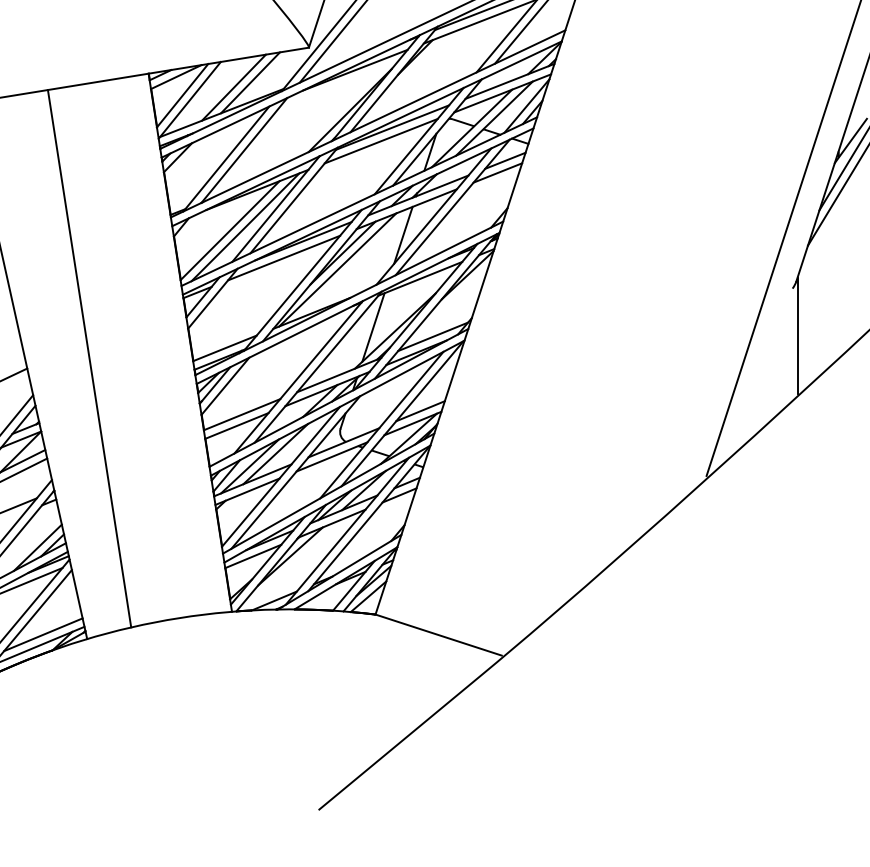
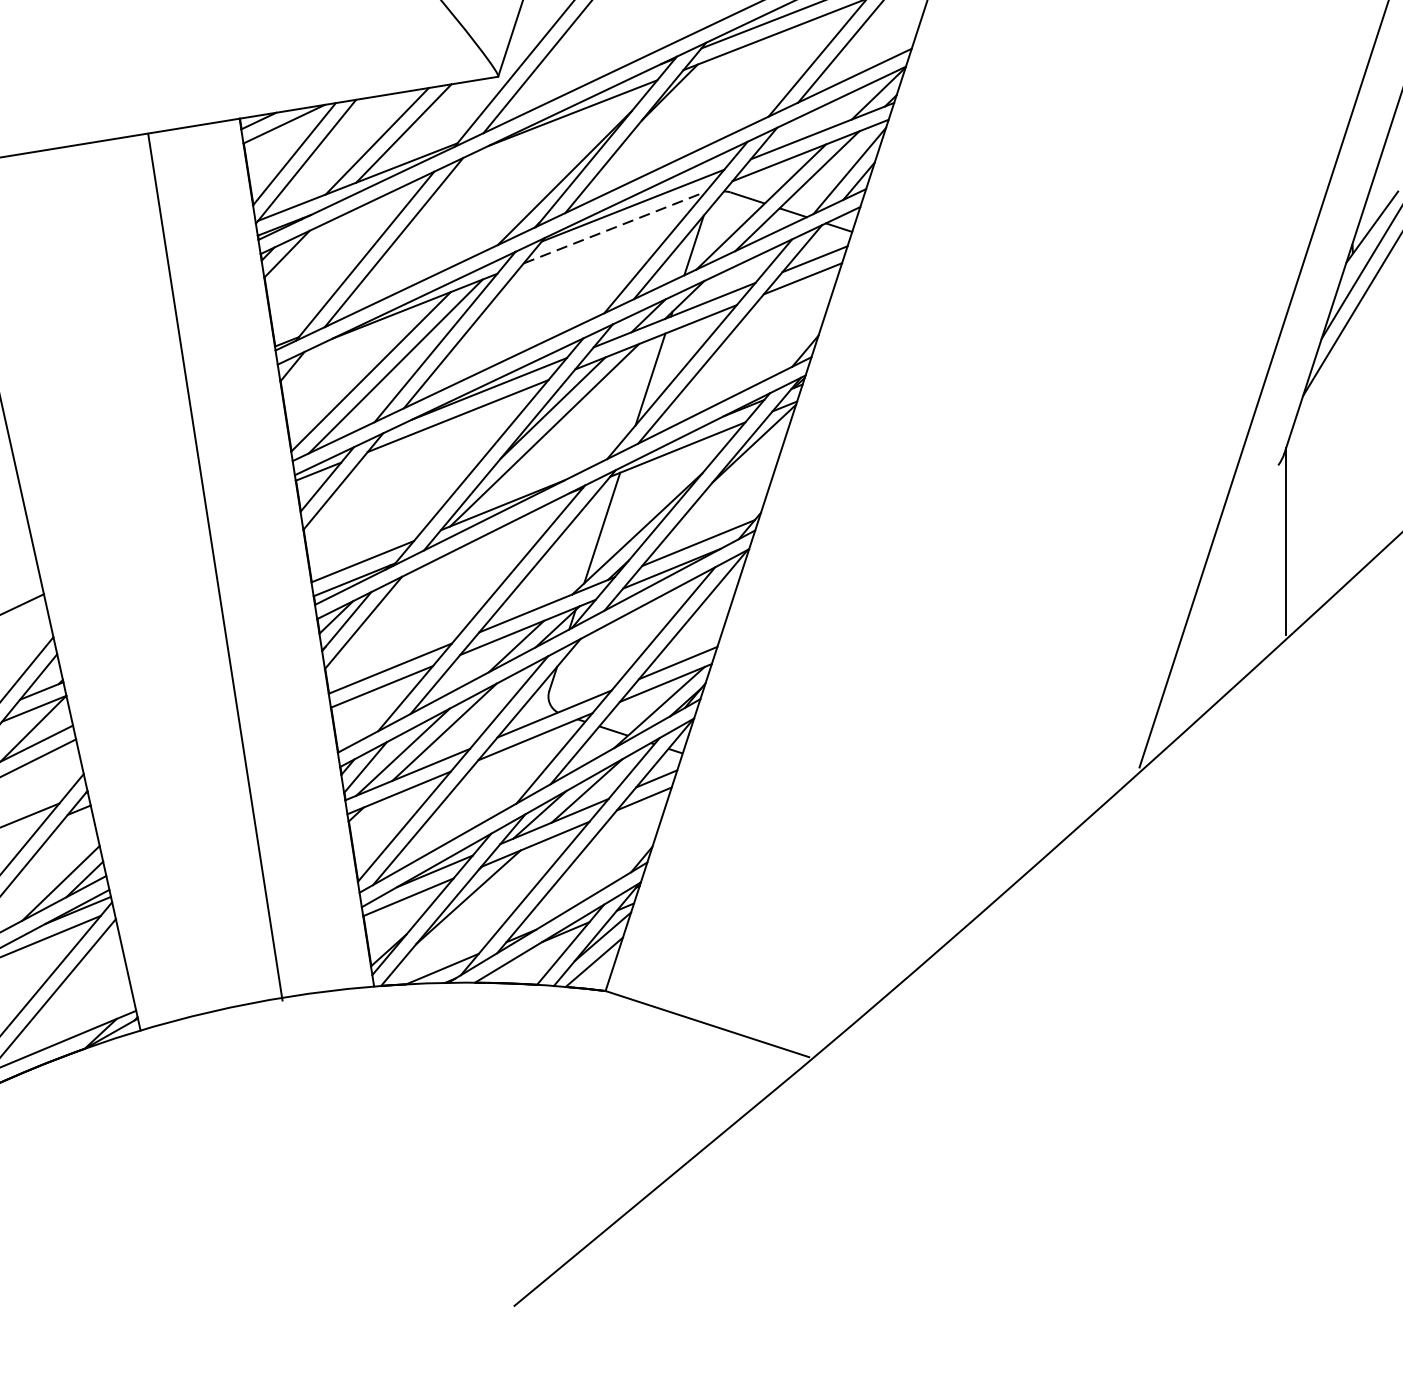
line: (381, 141) -> (615, 228), solid -> dashed
line: (89, 358) -> (215, 566), moved
line: (43, 634) -> (70, 1023), removed

